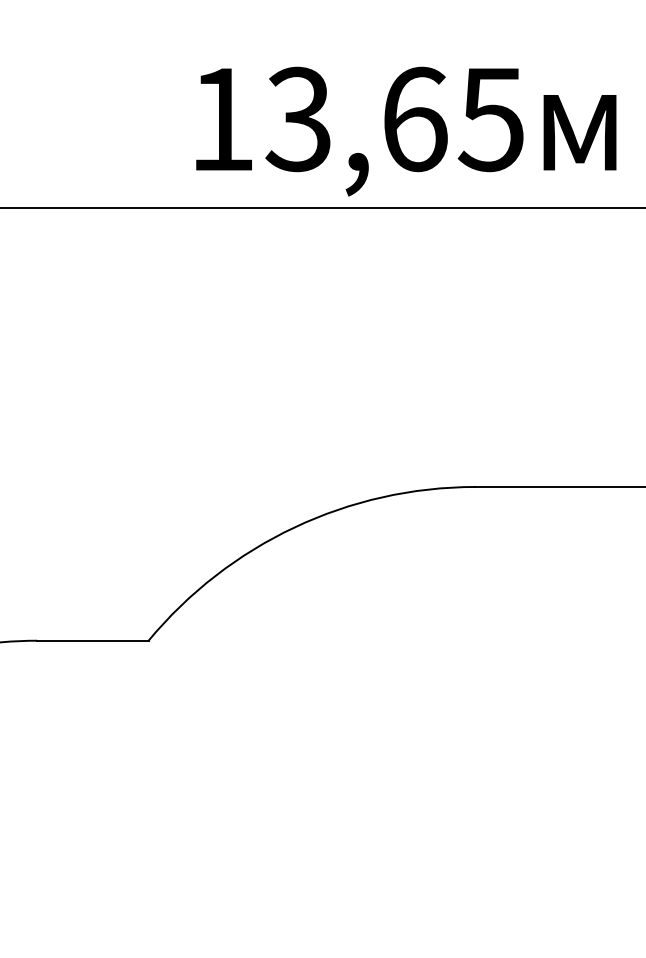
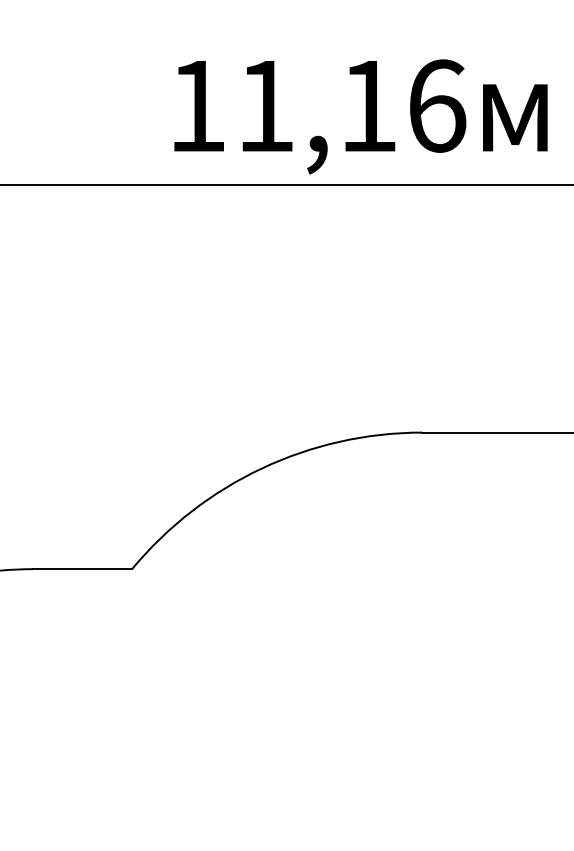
text: (394, 118) -> (350, 105), 13,65 -> 11,16

